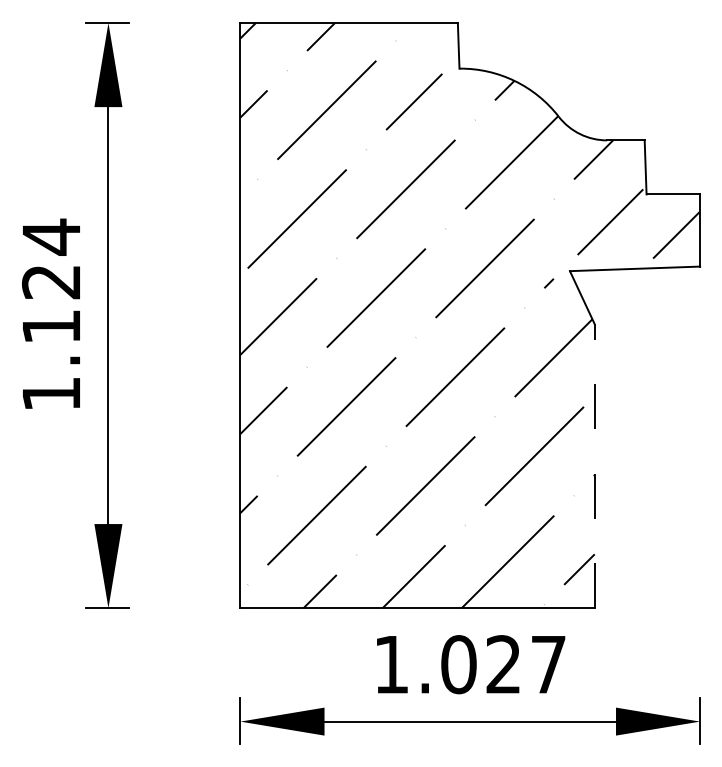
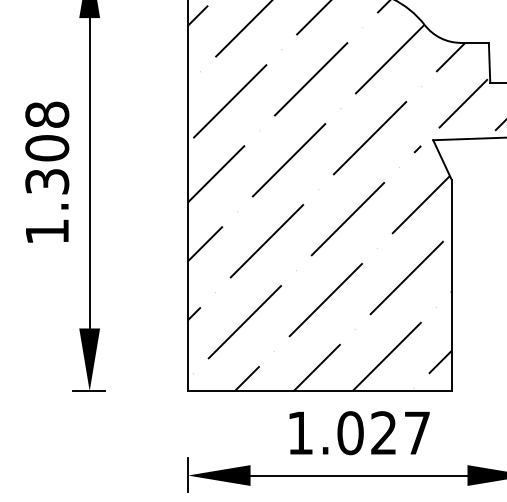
text: (51, 280) -> (47, 147), 1.124 -> 1.308
line: (594, 465) -> (451, 284), dashed -> solid

